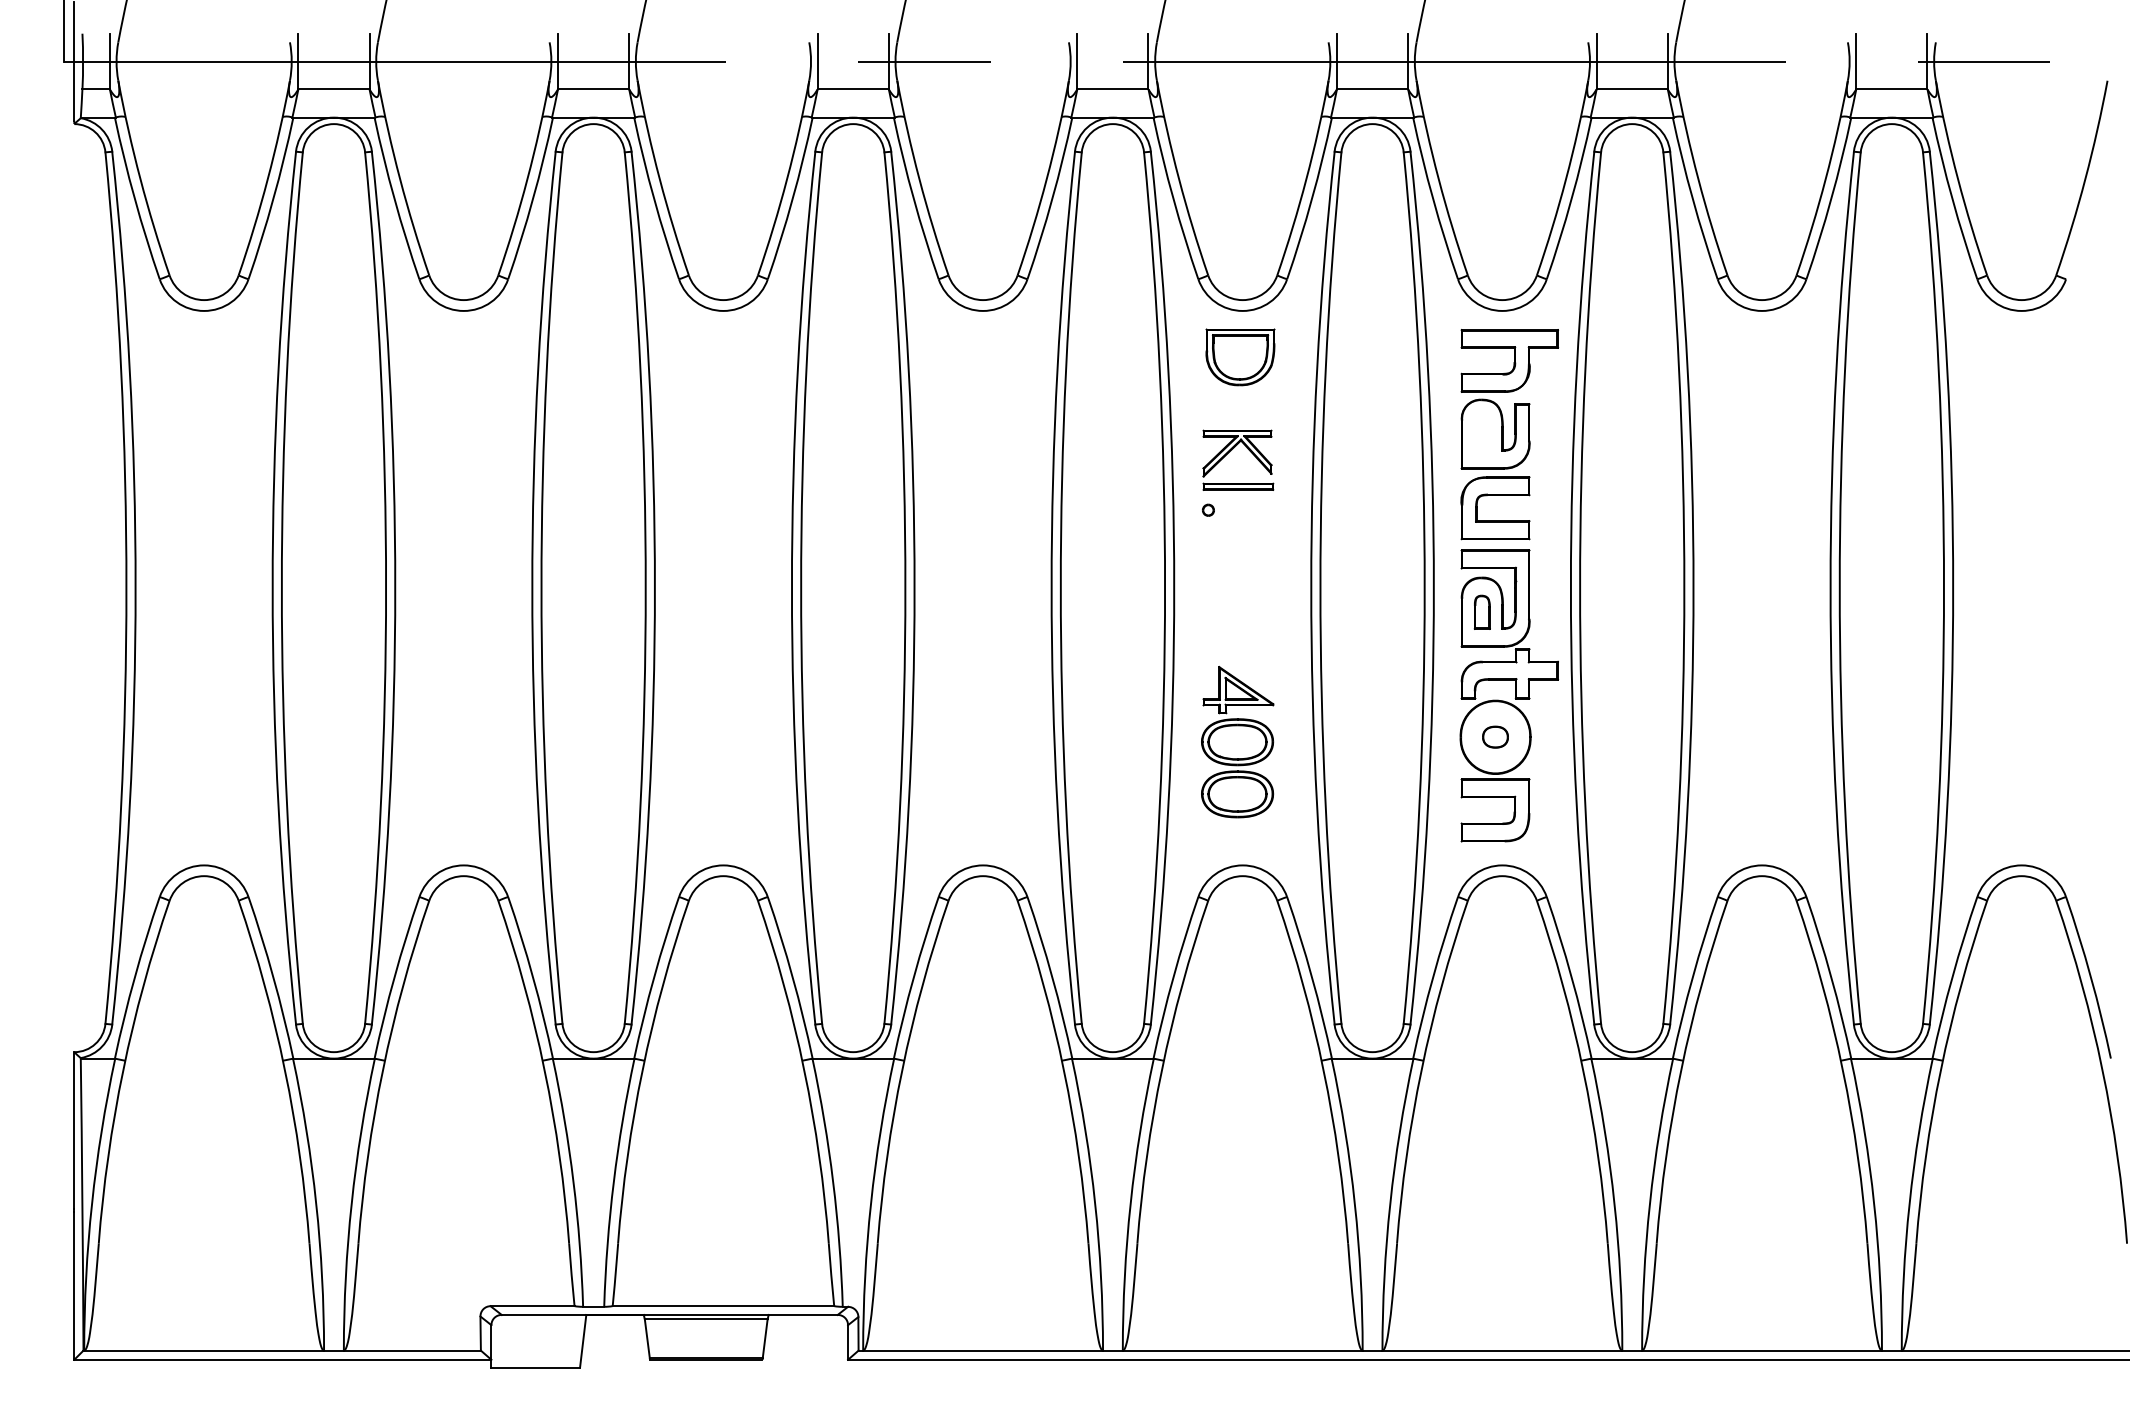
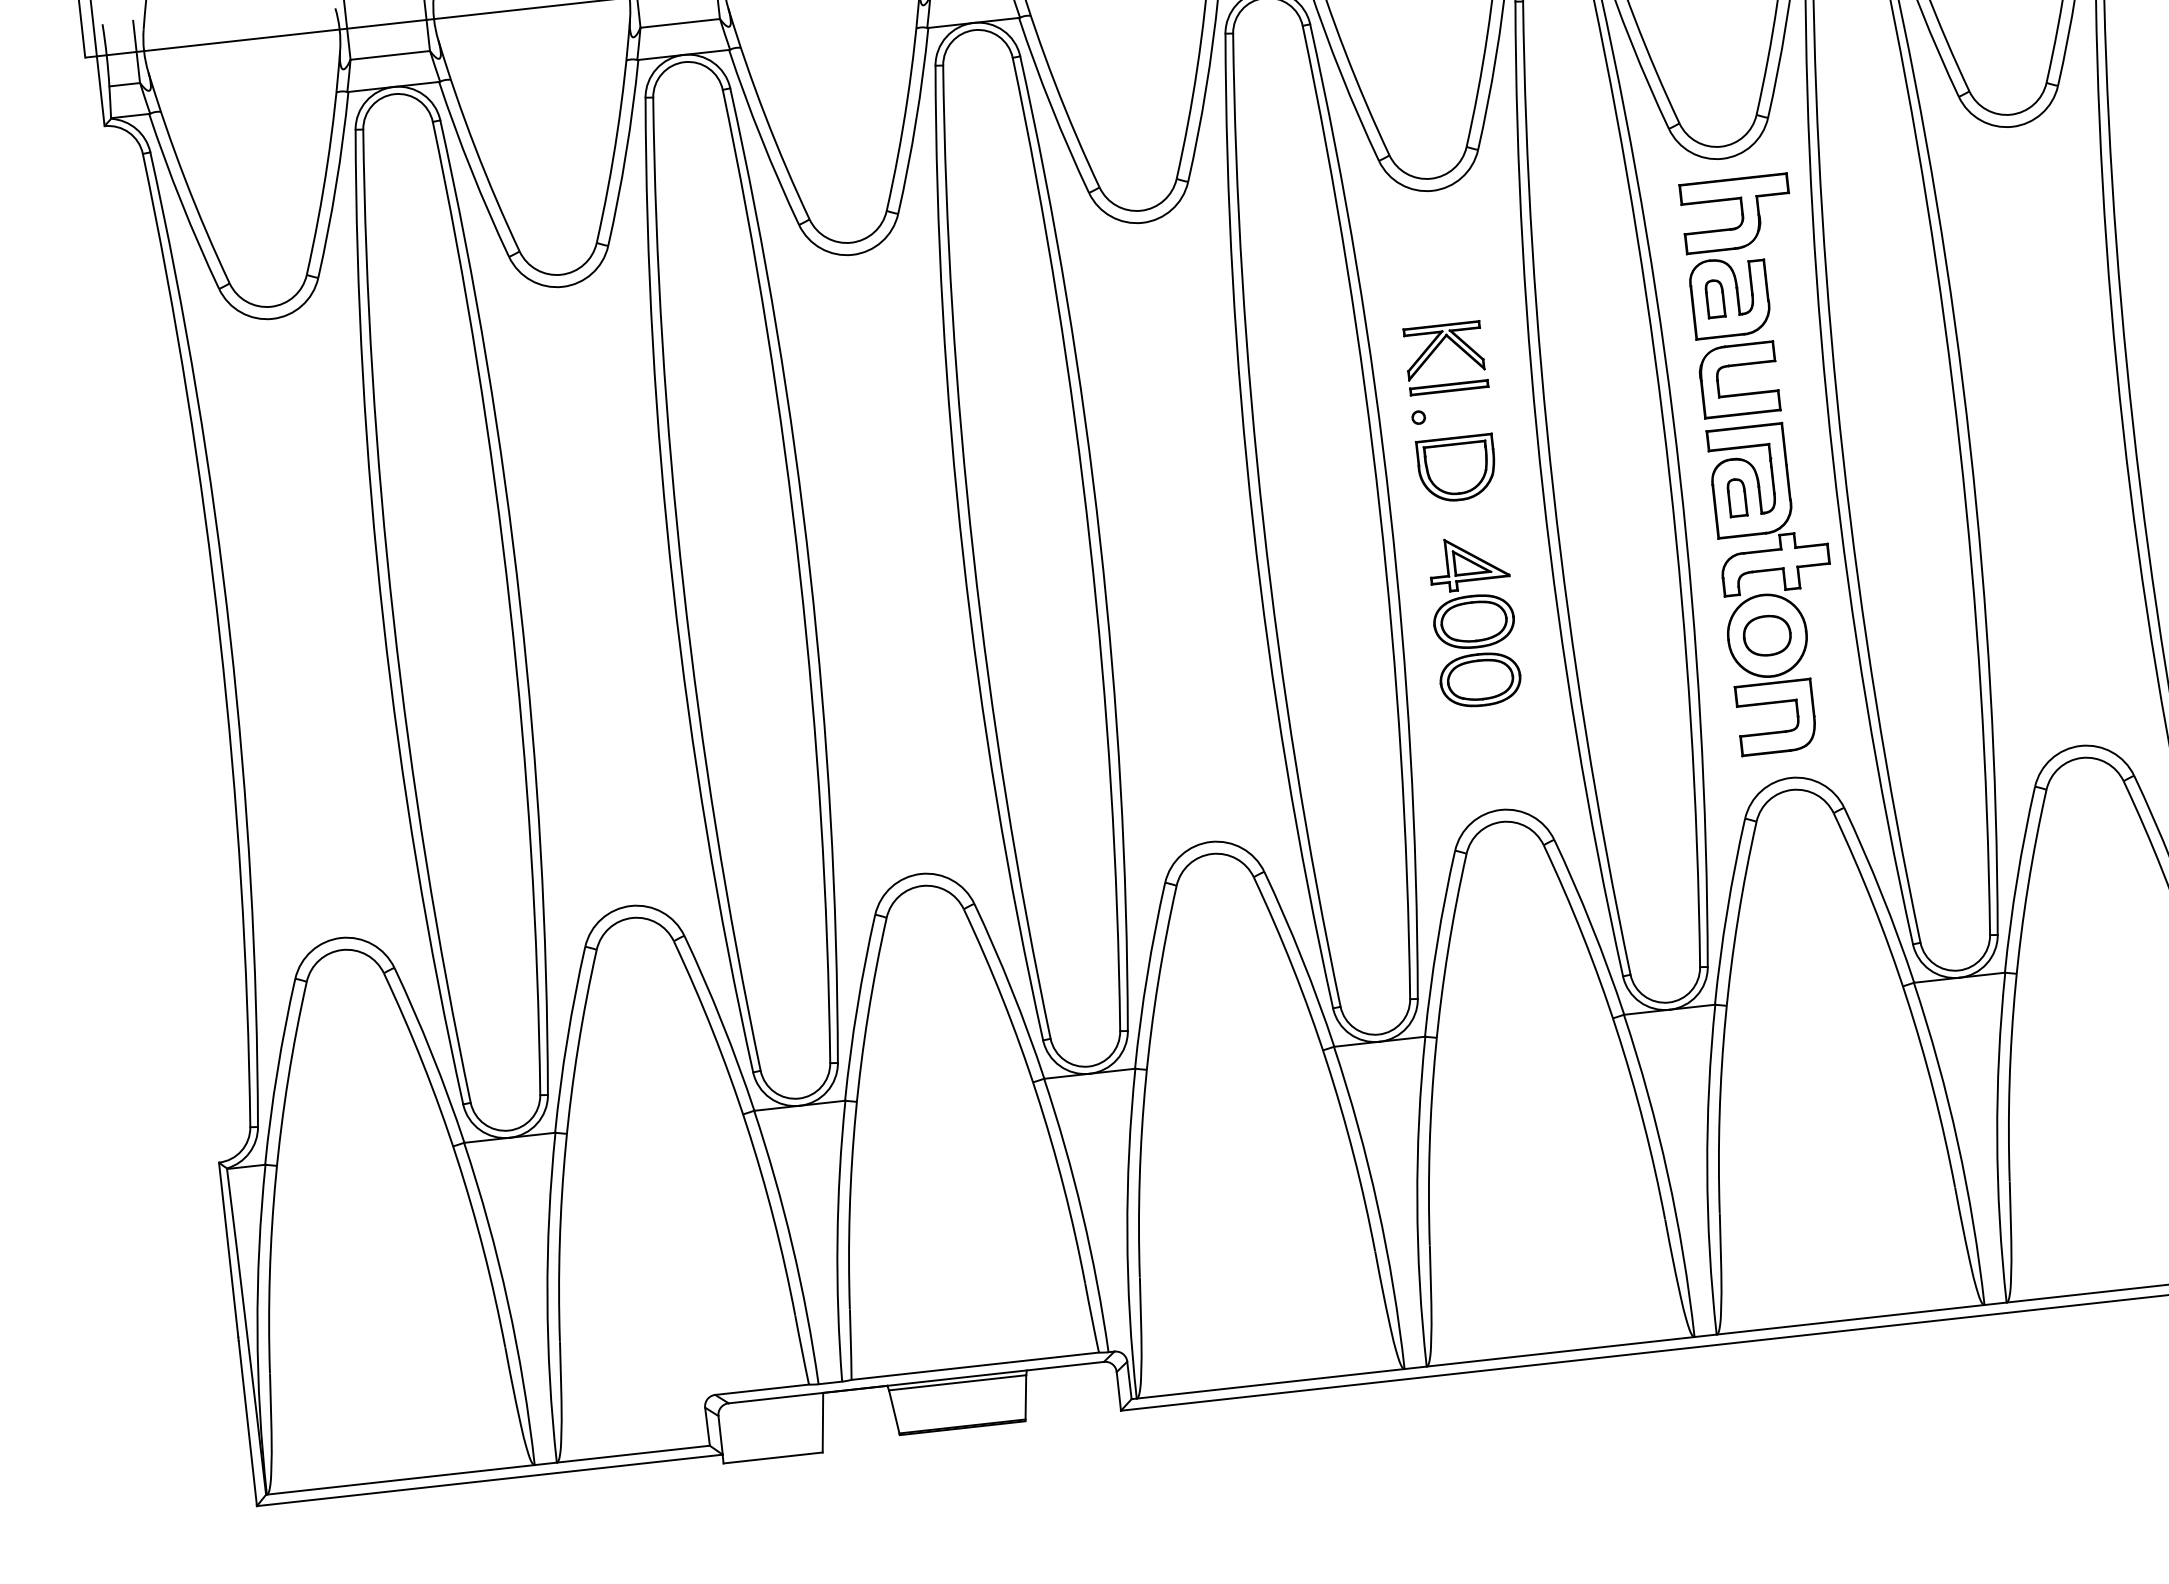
part: (1240, 357) -> (1457, 469), moved
part: (1481, 433) -> (1714, 298), added
part: (1495, 736) -> (1767, 634), size x1.67
part: (1237, 742) -> (1474, 622), moved

